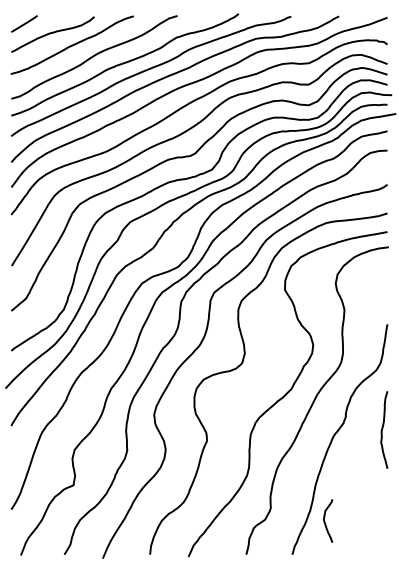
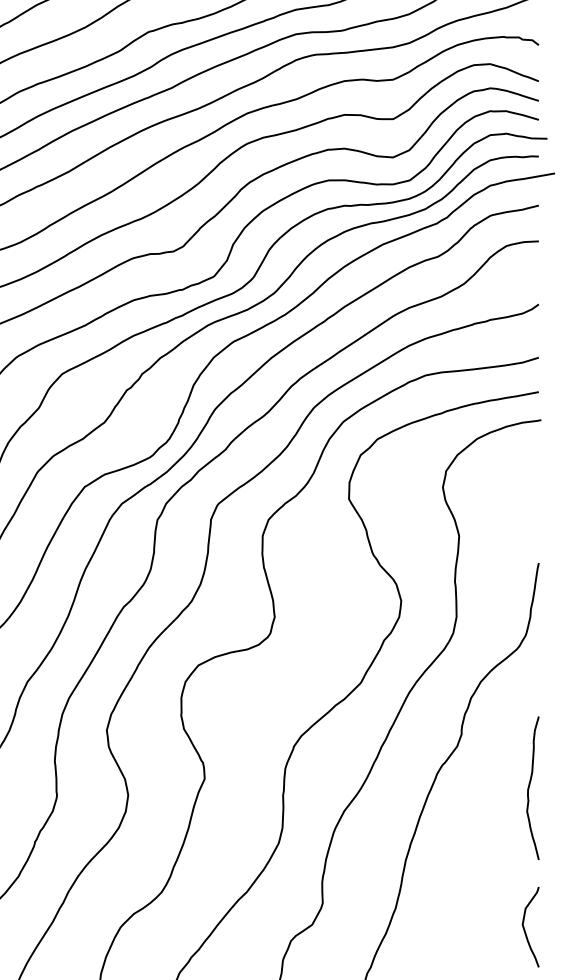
curve: (383, 428) -> (531, 785), moved
curve: (325, 521) -> (525, 928), moved

